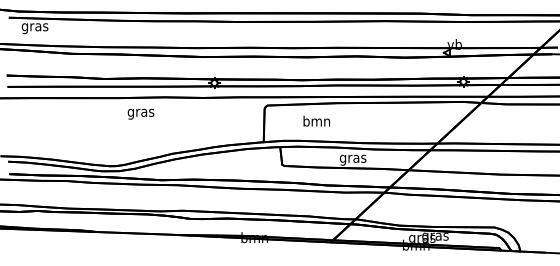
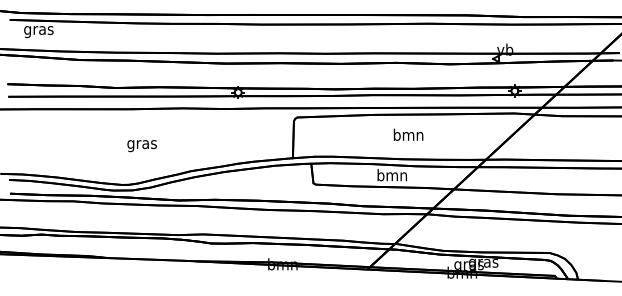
text: (140, 113) -> (141, 145), moved
text: (316, 120) -> (408, 134), moved
text: (353, 158) -> (392, 176), gras -> bmn

